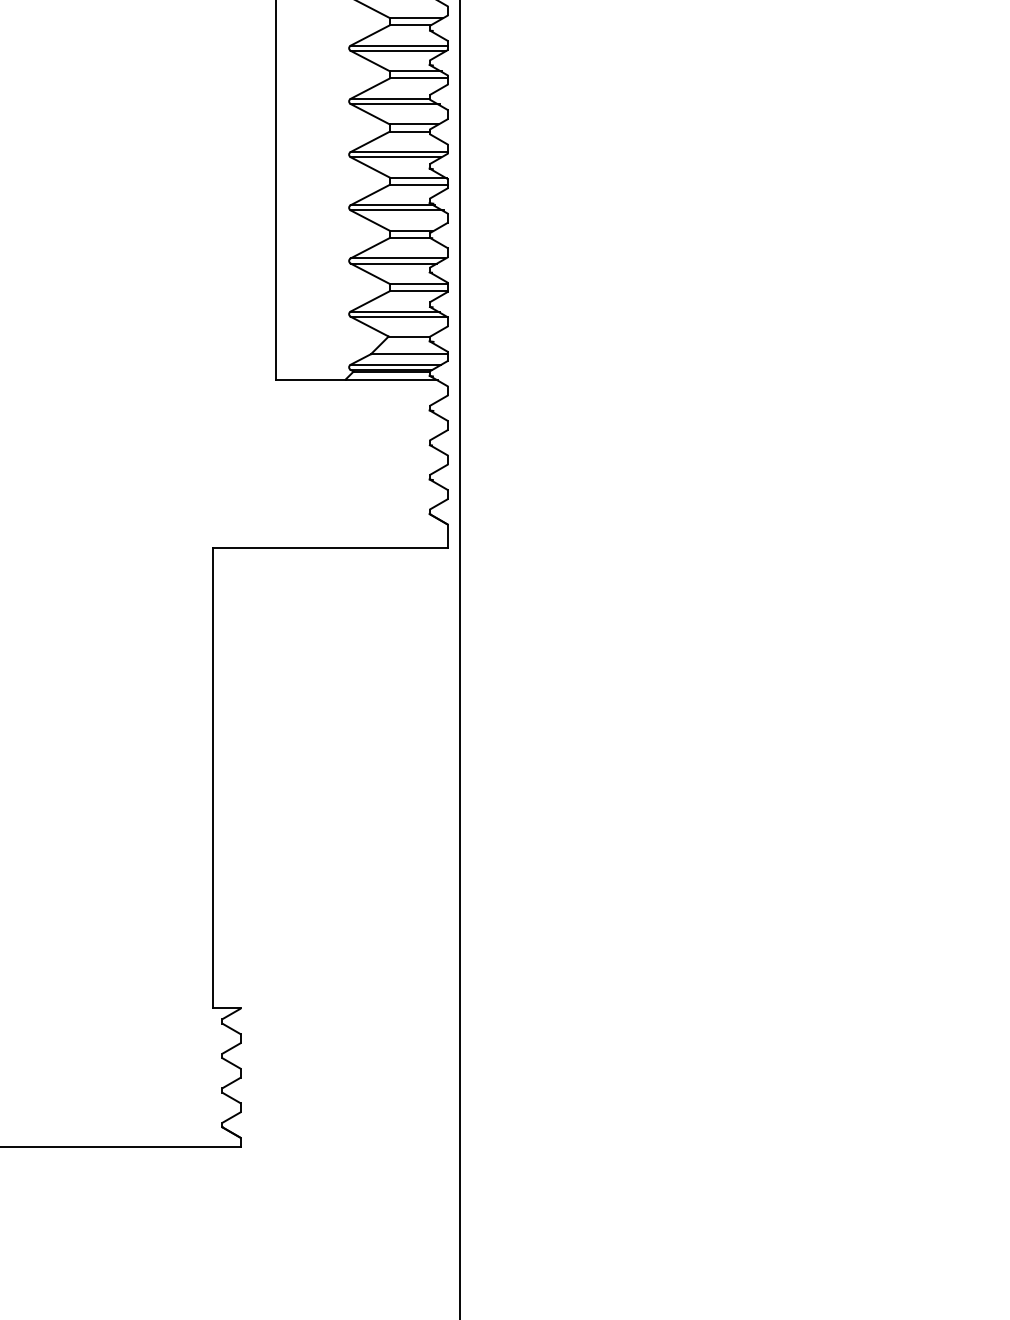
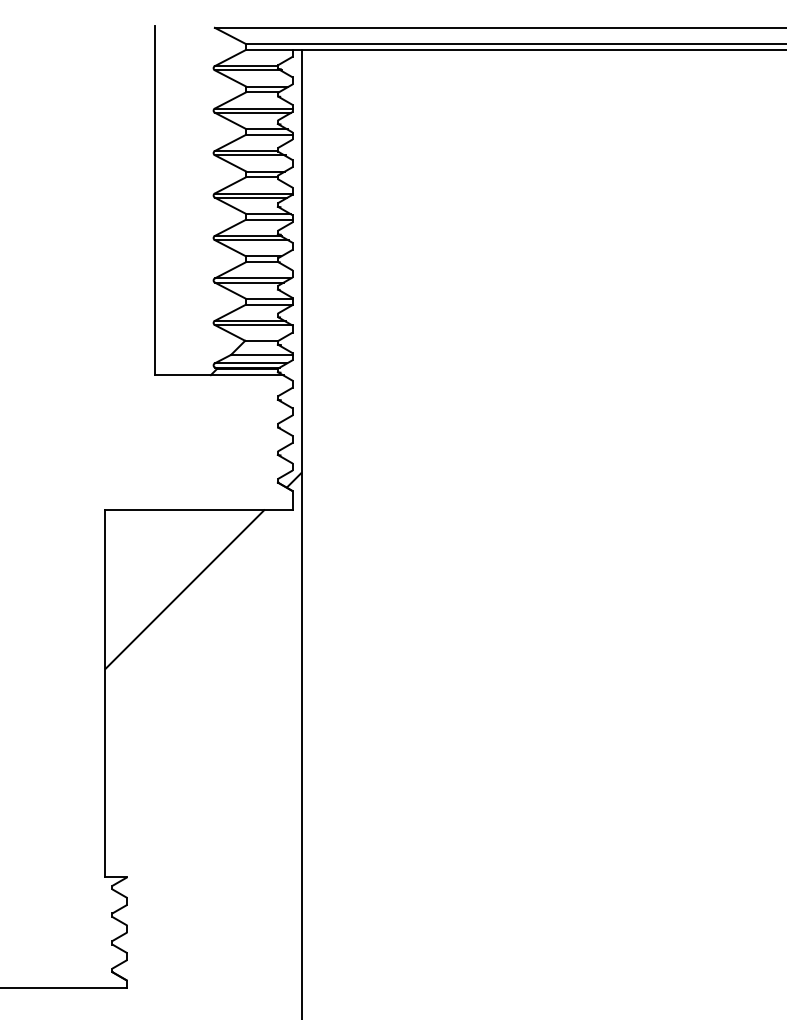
hatch: (335, 624) -> (202, 570), added

